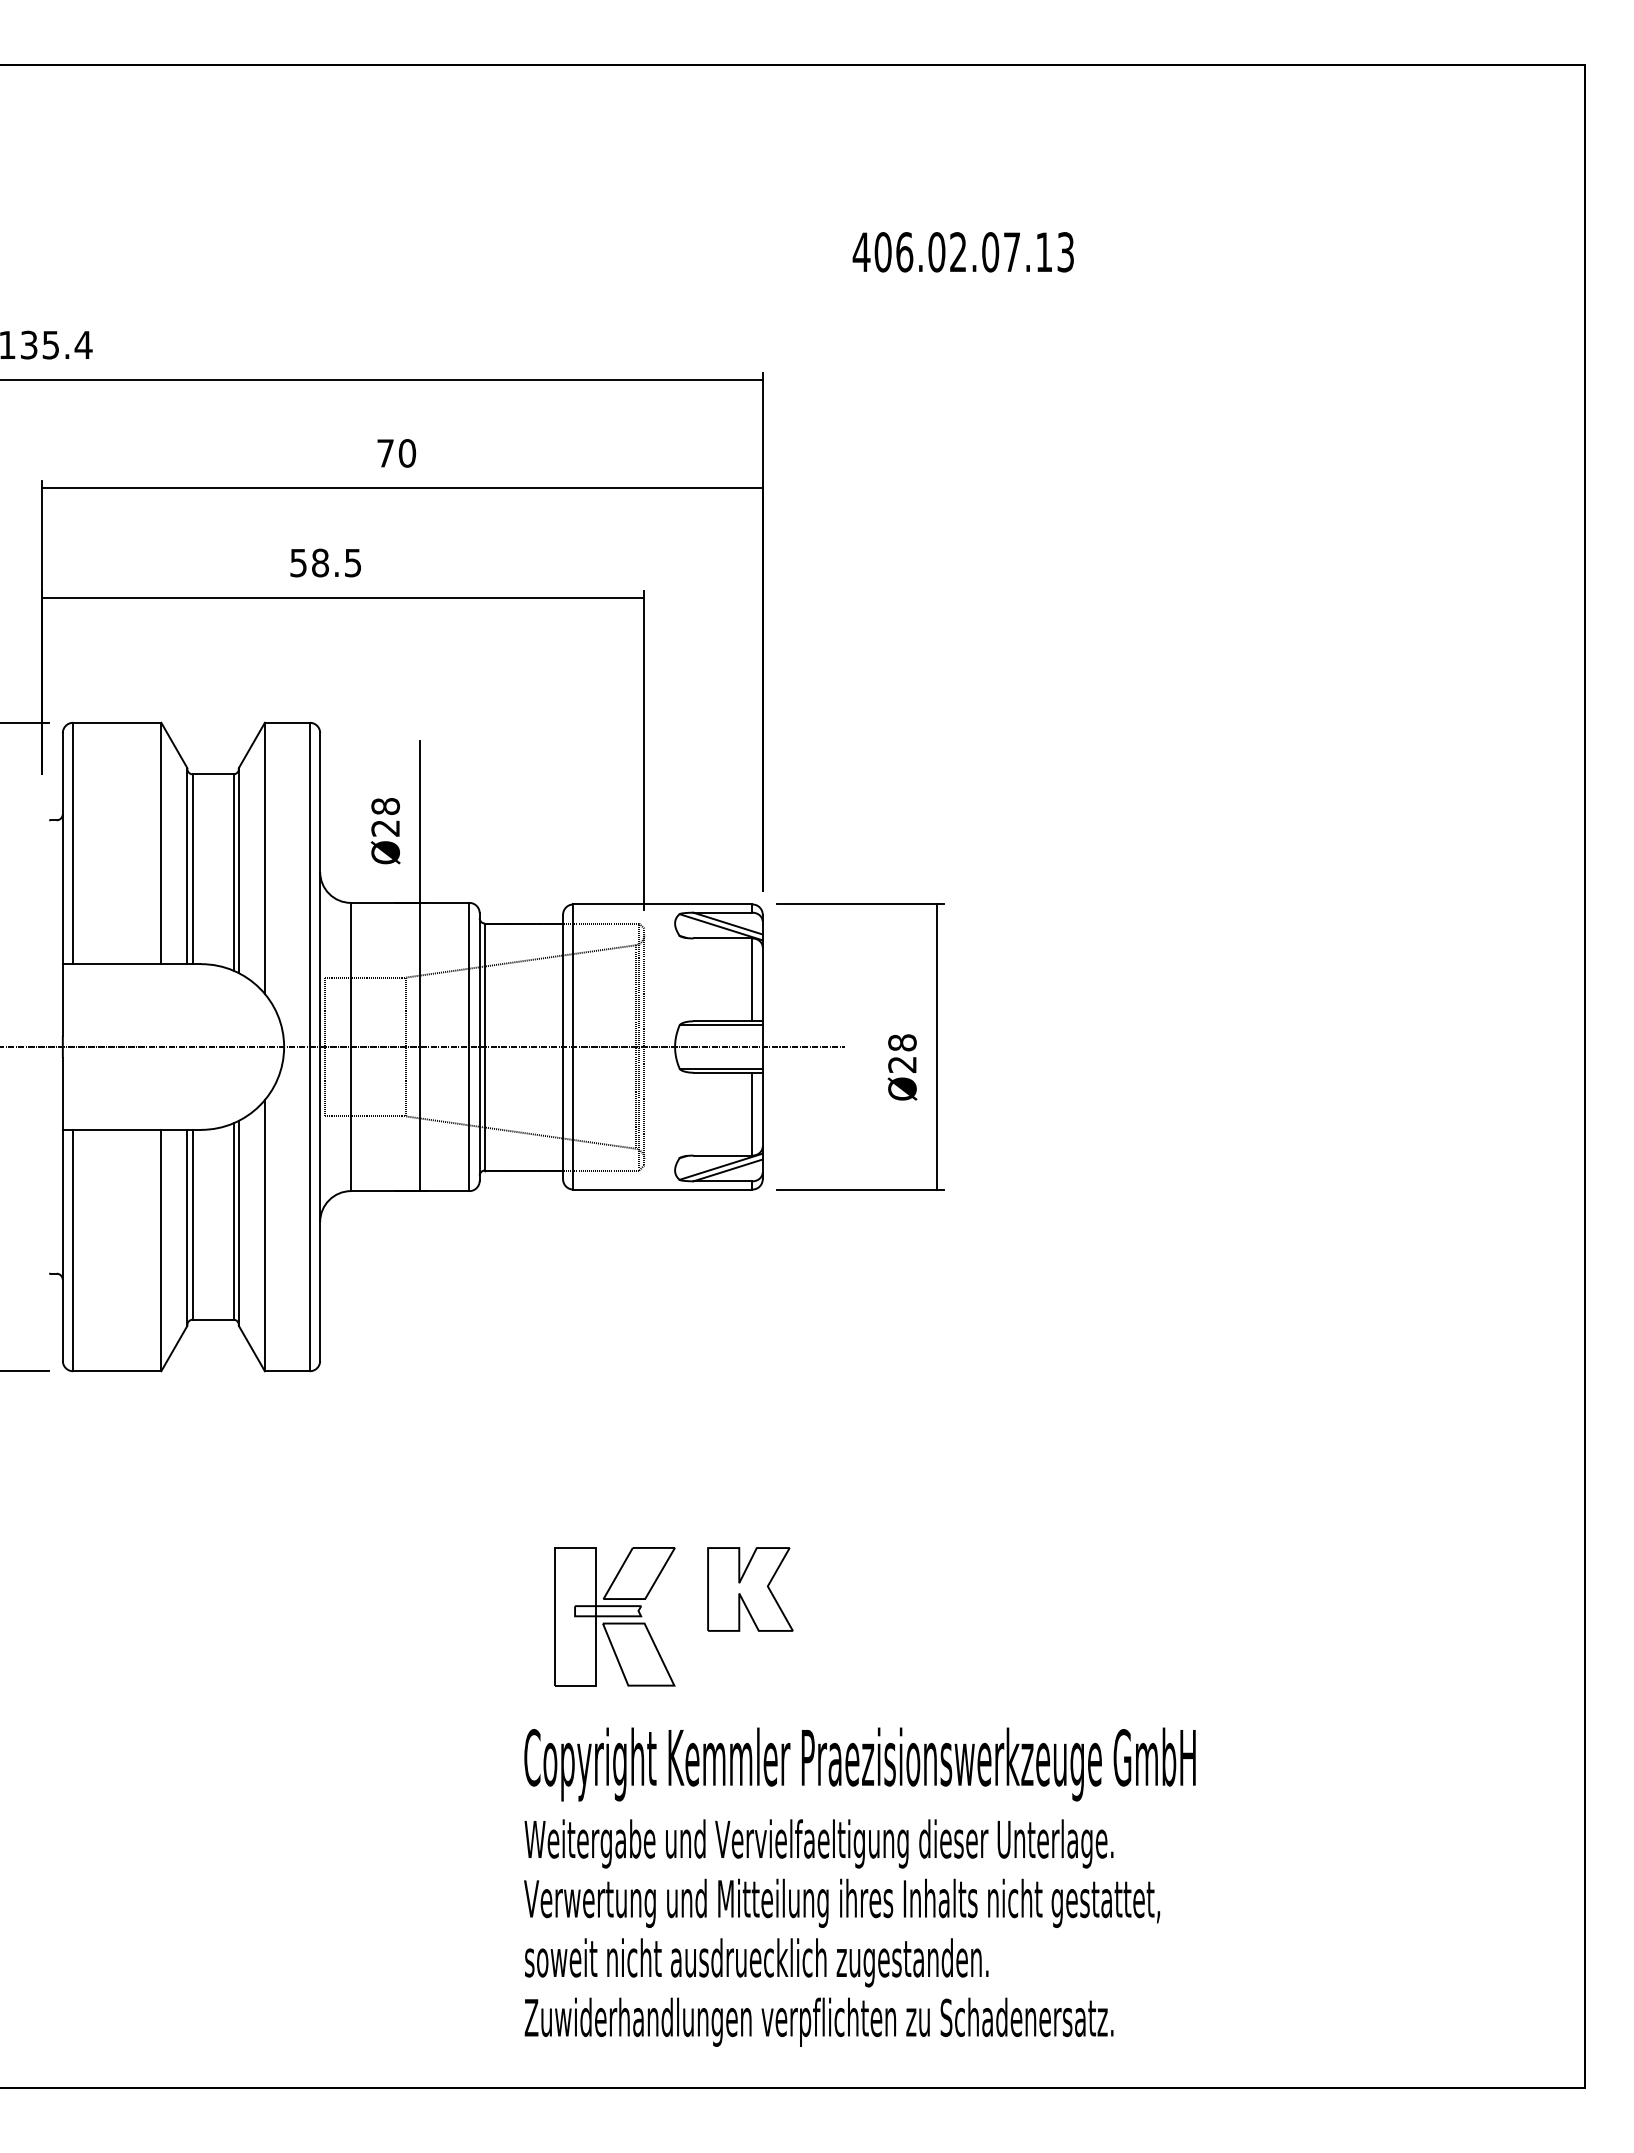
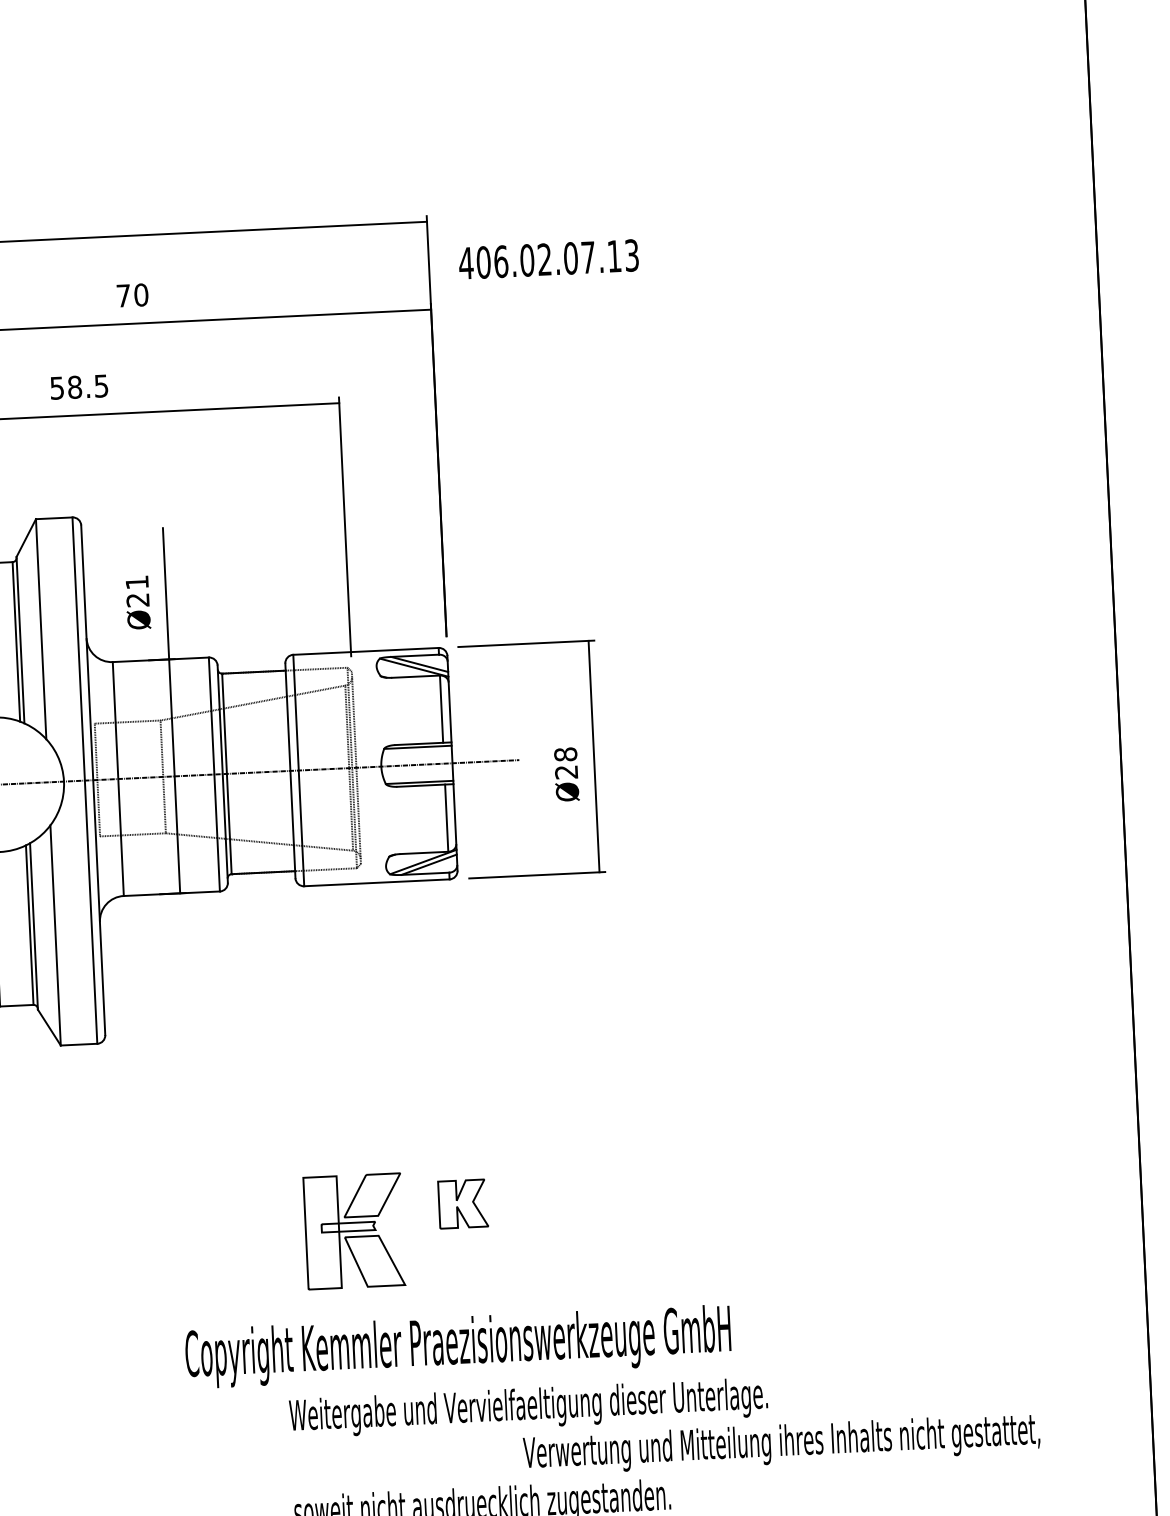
text: (962, 252) -> (548, 259), moved
text: (385, 806) -> (137, 582), Ø28 -> Ø21
part: (750, 1589) -> (463, 1204), size x0.7
text: (859, 1764) -> (457, 1346), moved
text: (842, 1902) -> (782, 1443), moved

